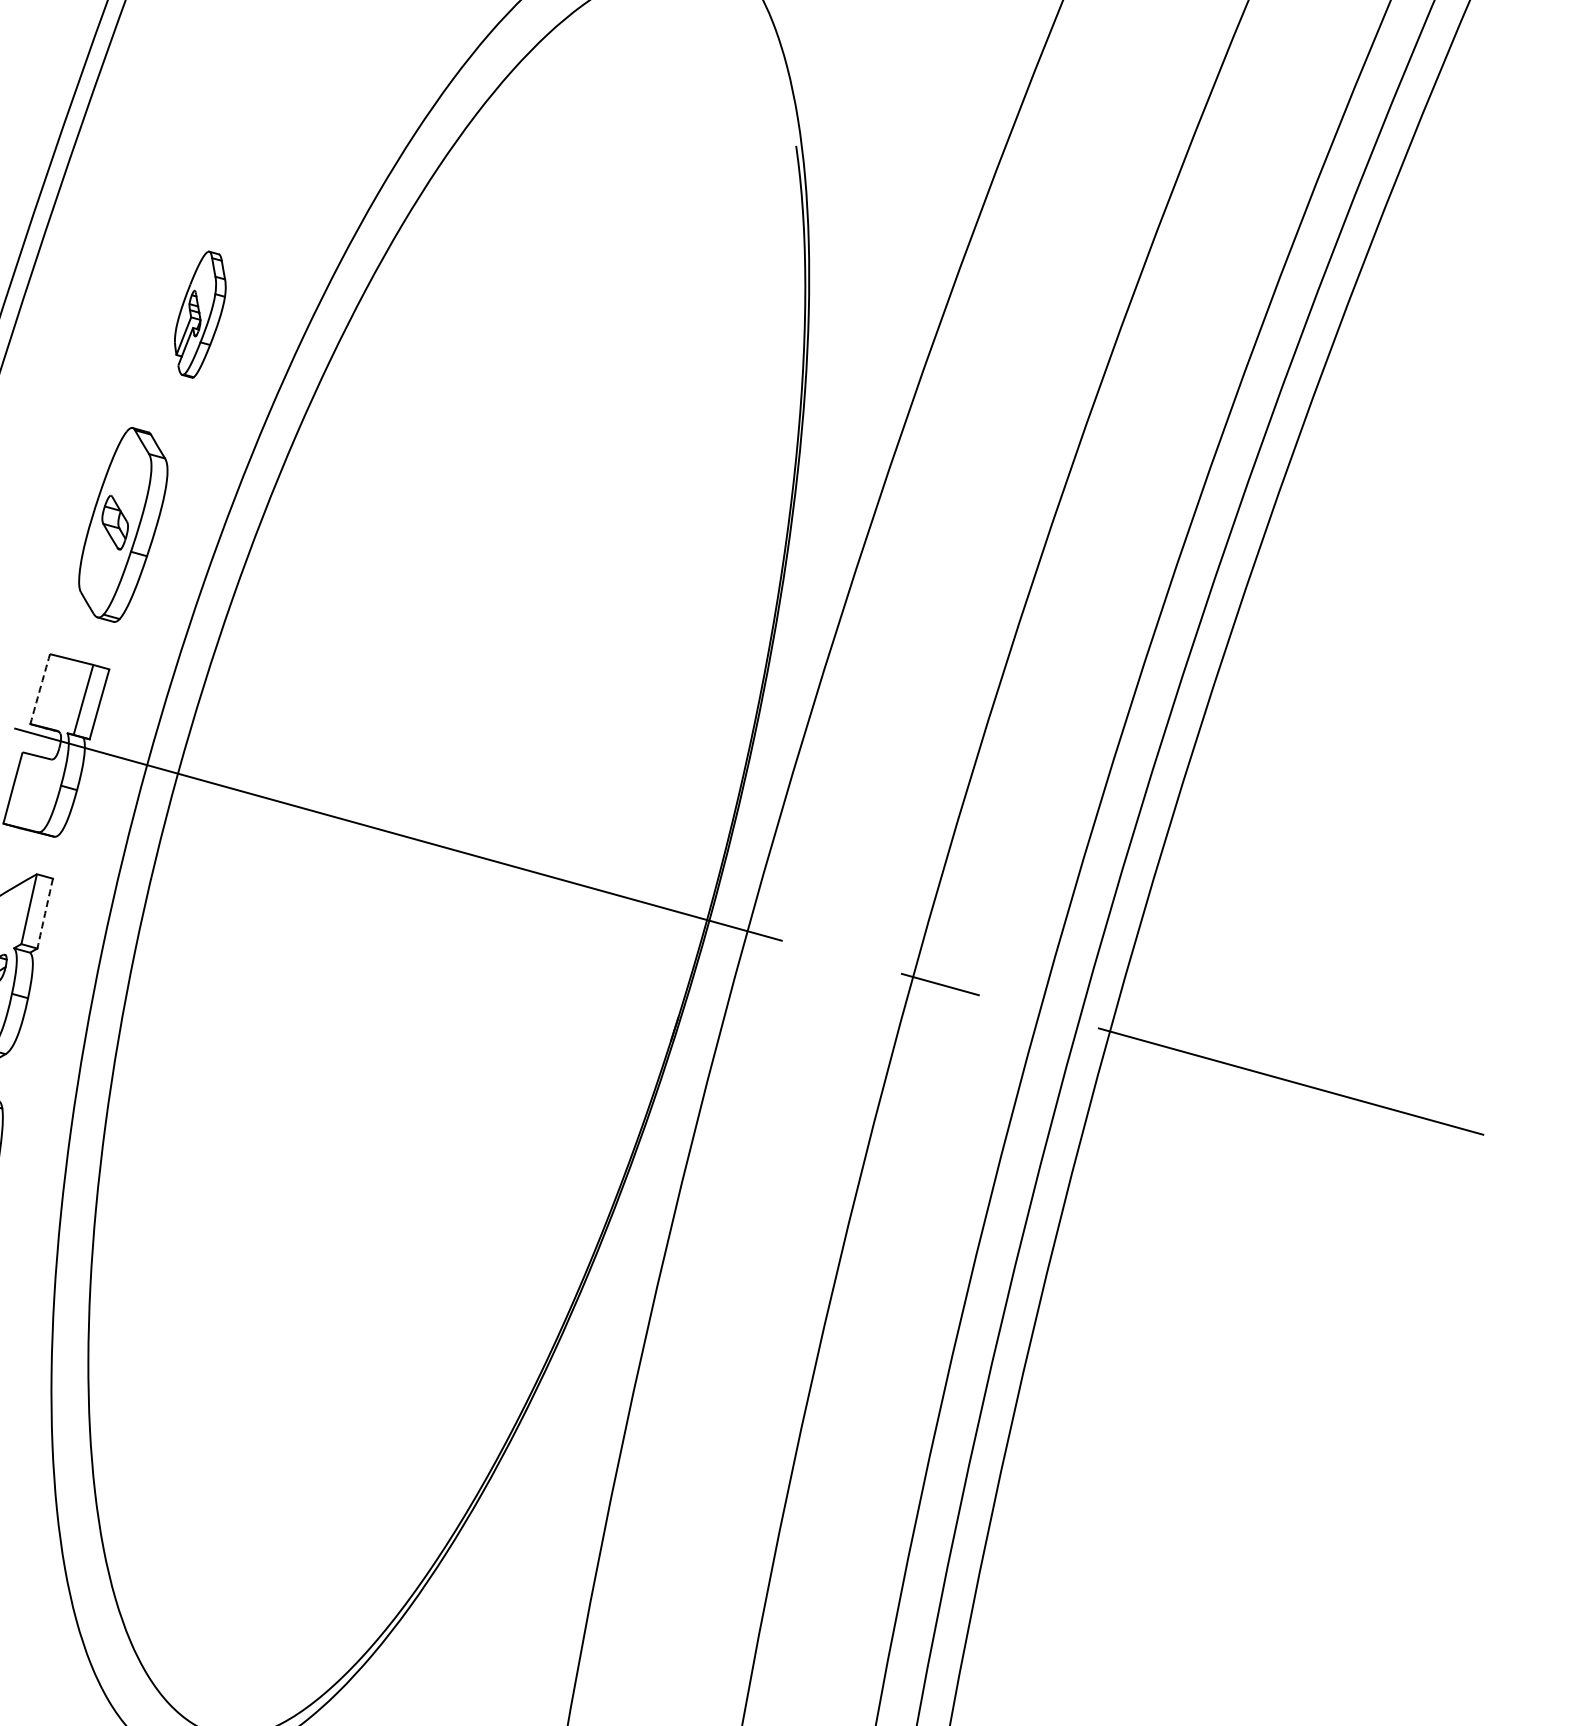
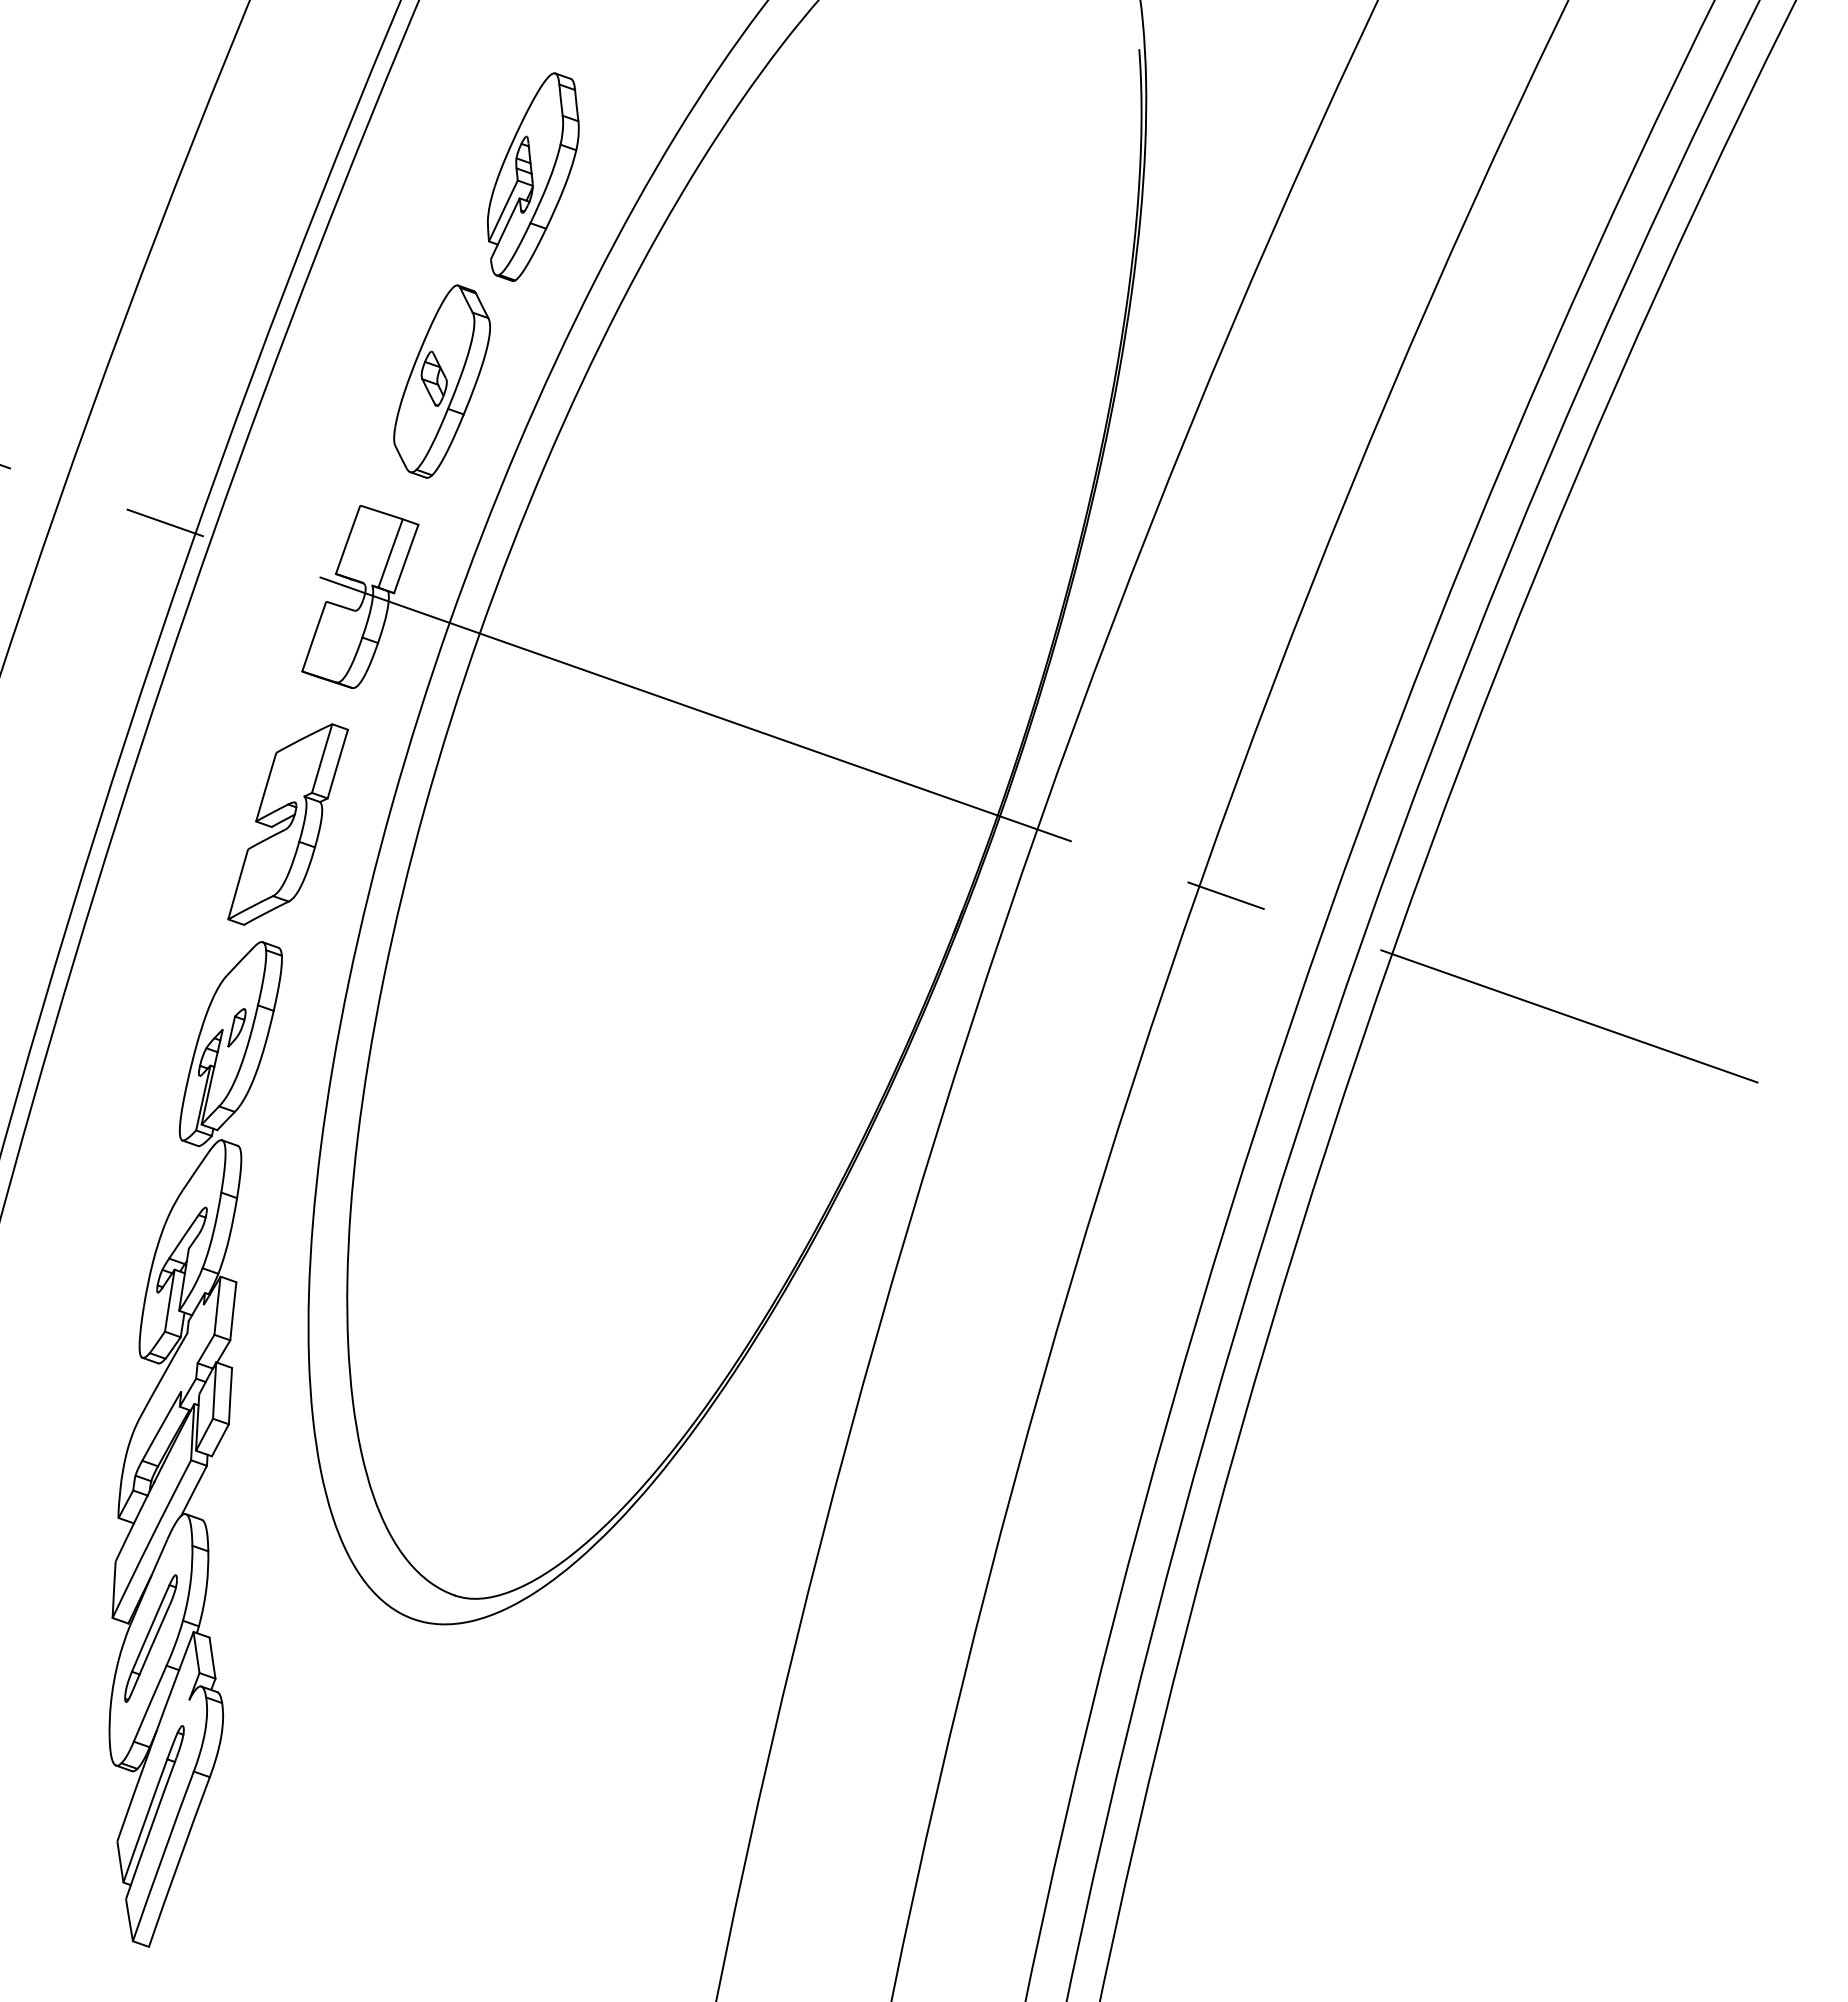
part: (200, 314) -> (533, 176), size x1.67
arc: (40, 688) -> (348, 539), dashed -> solid
arc: (44, 914) -> (337, 764), dashed -> solid

